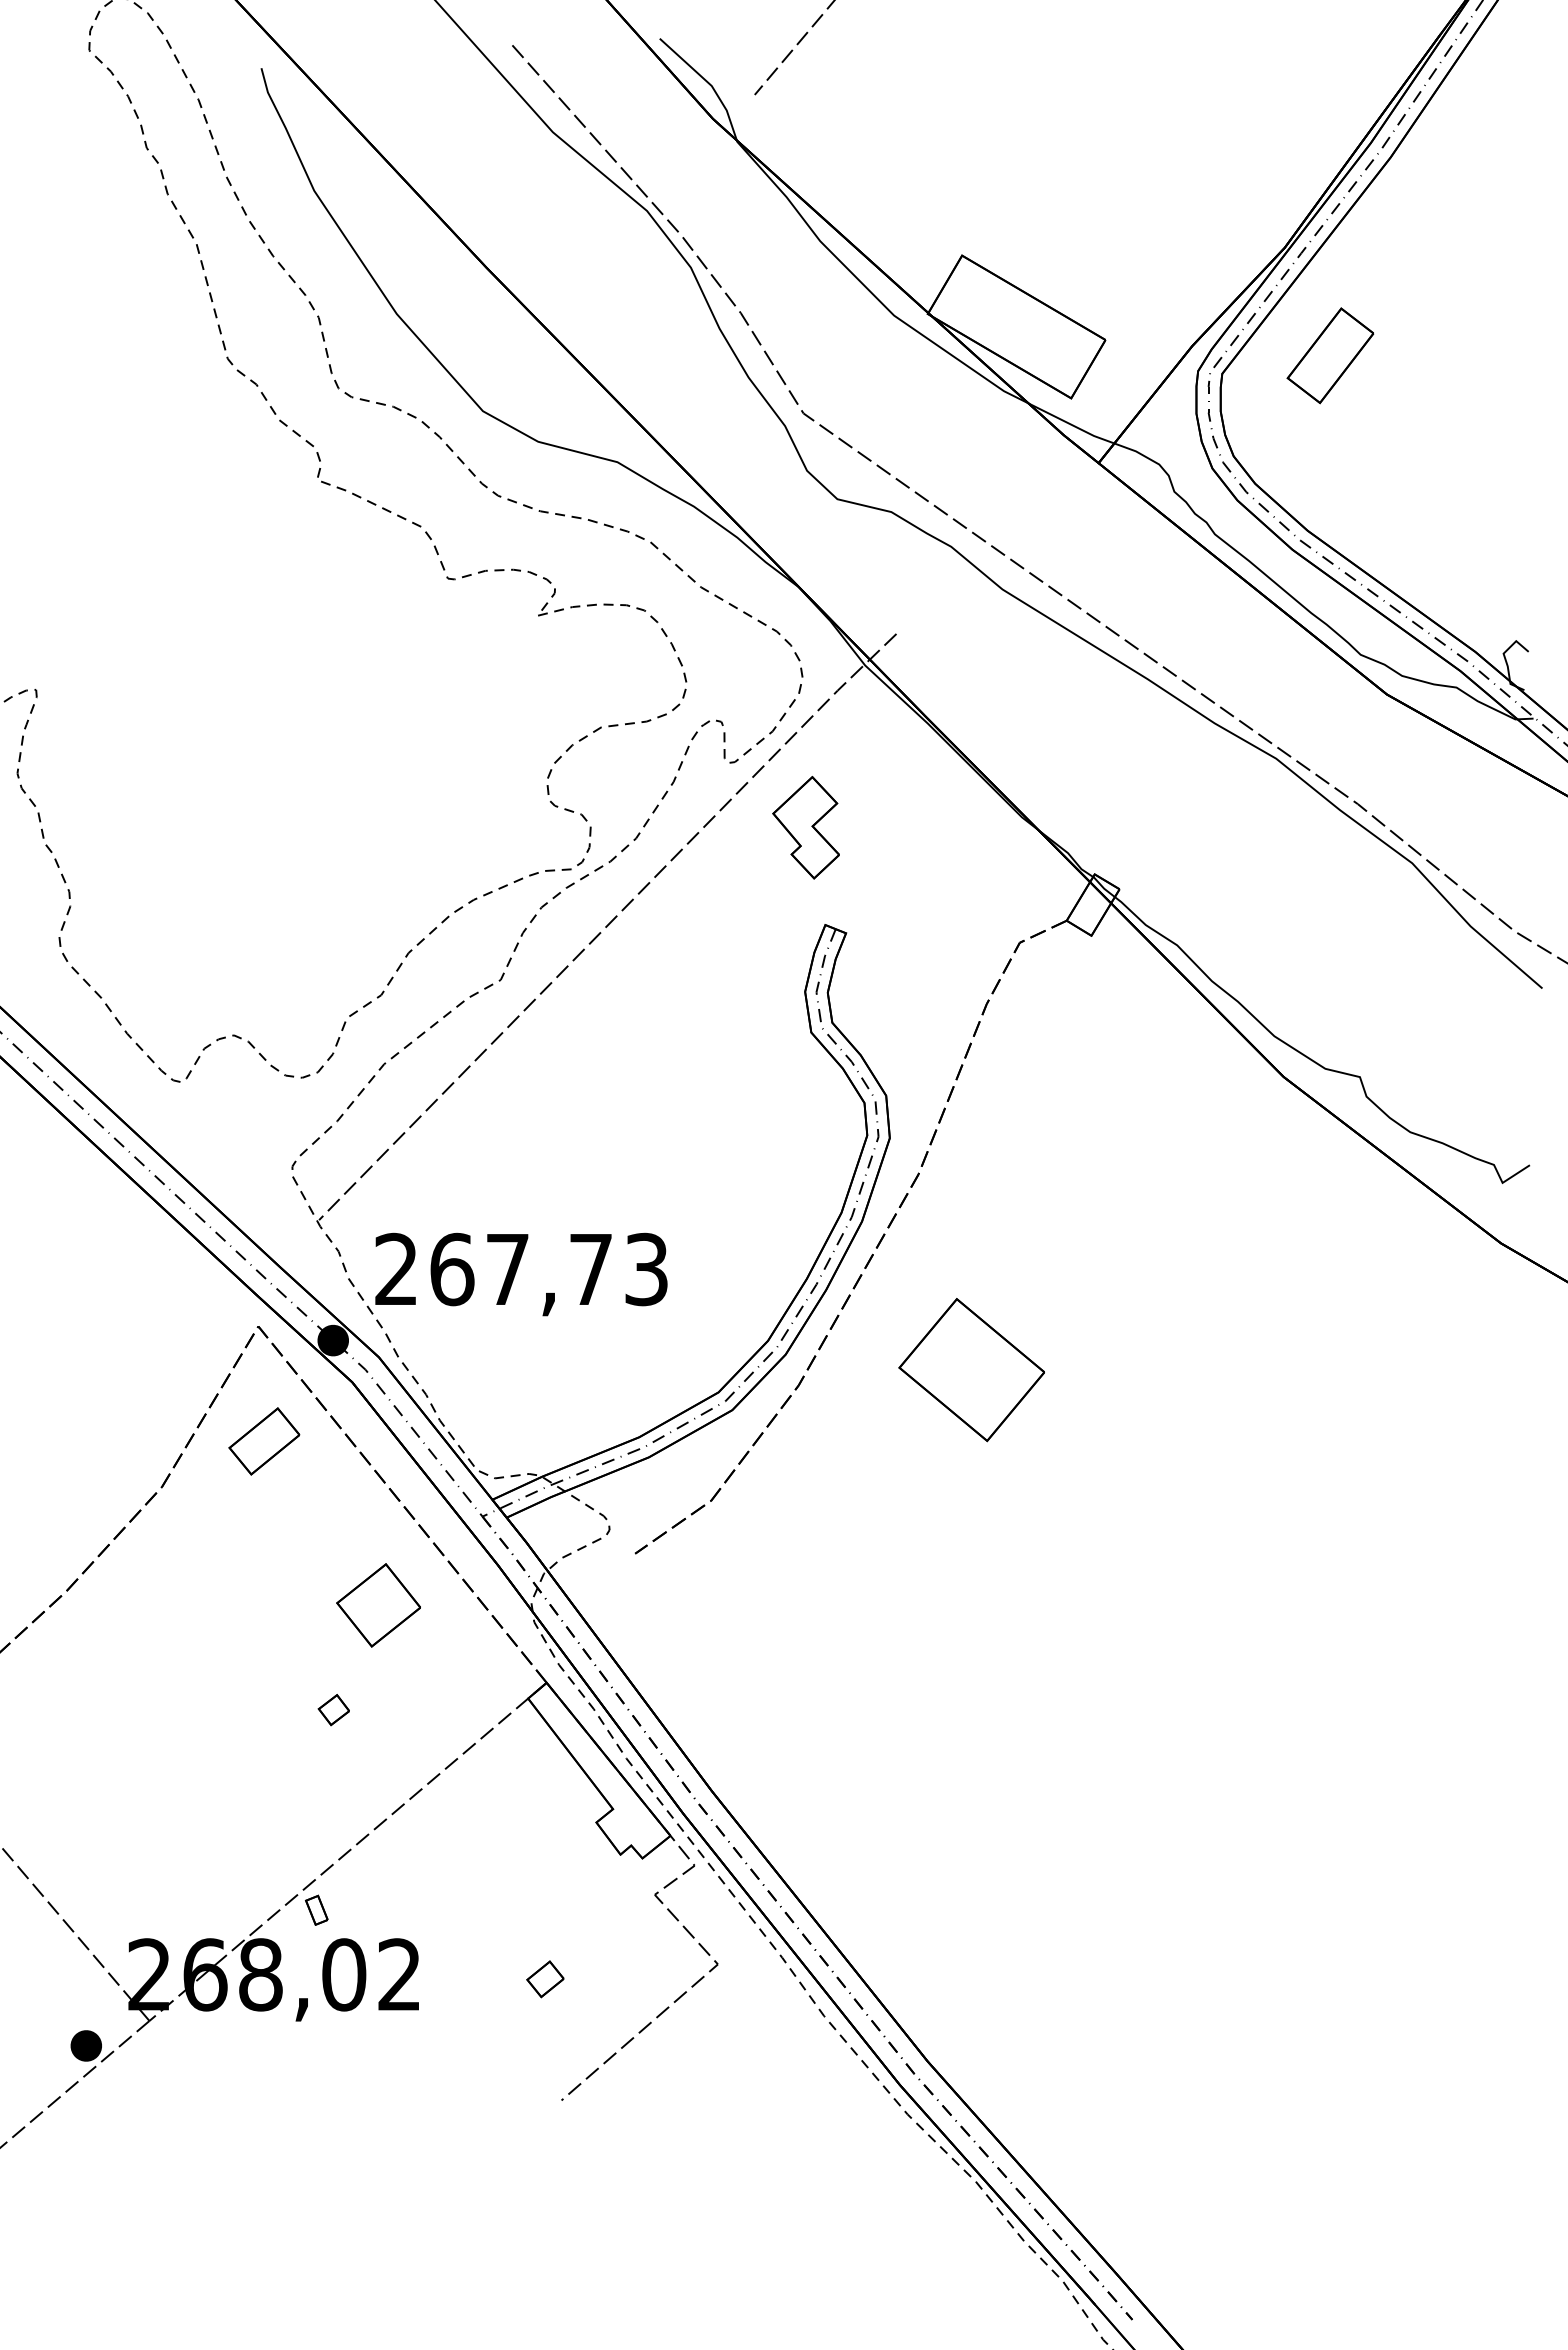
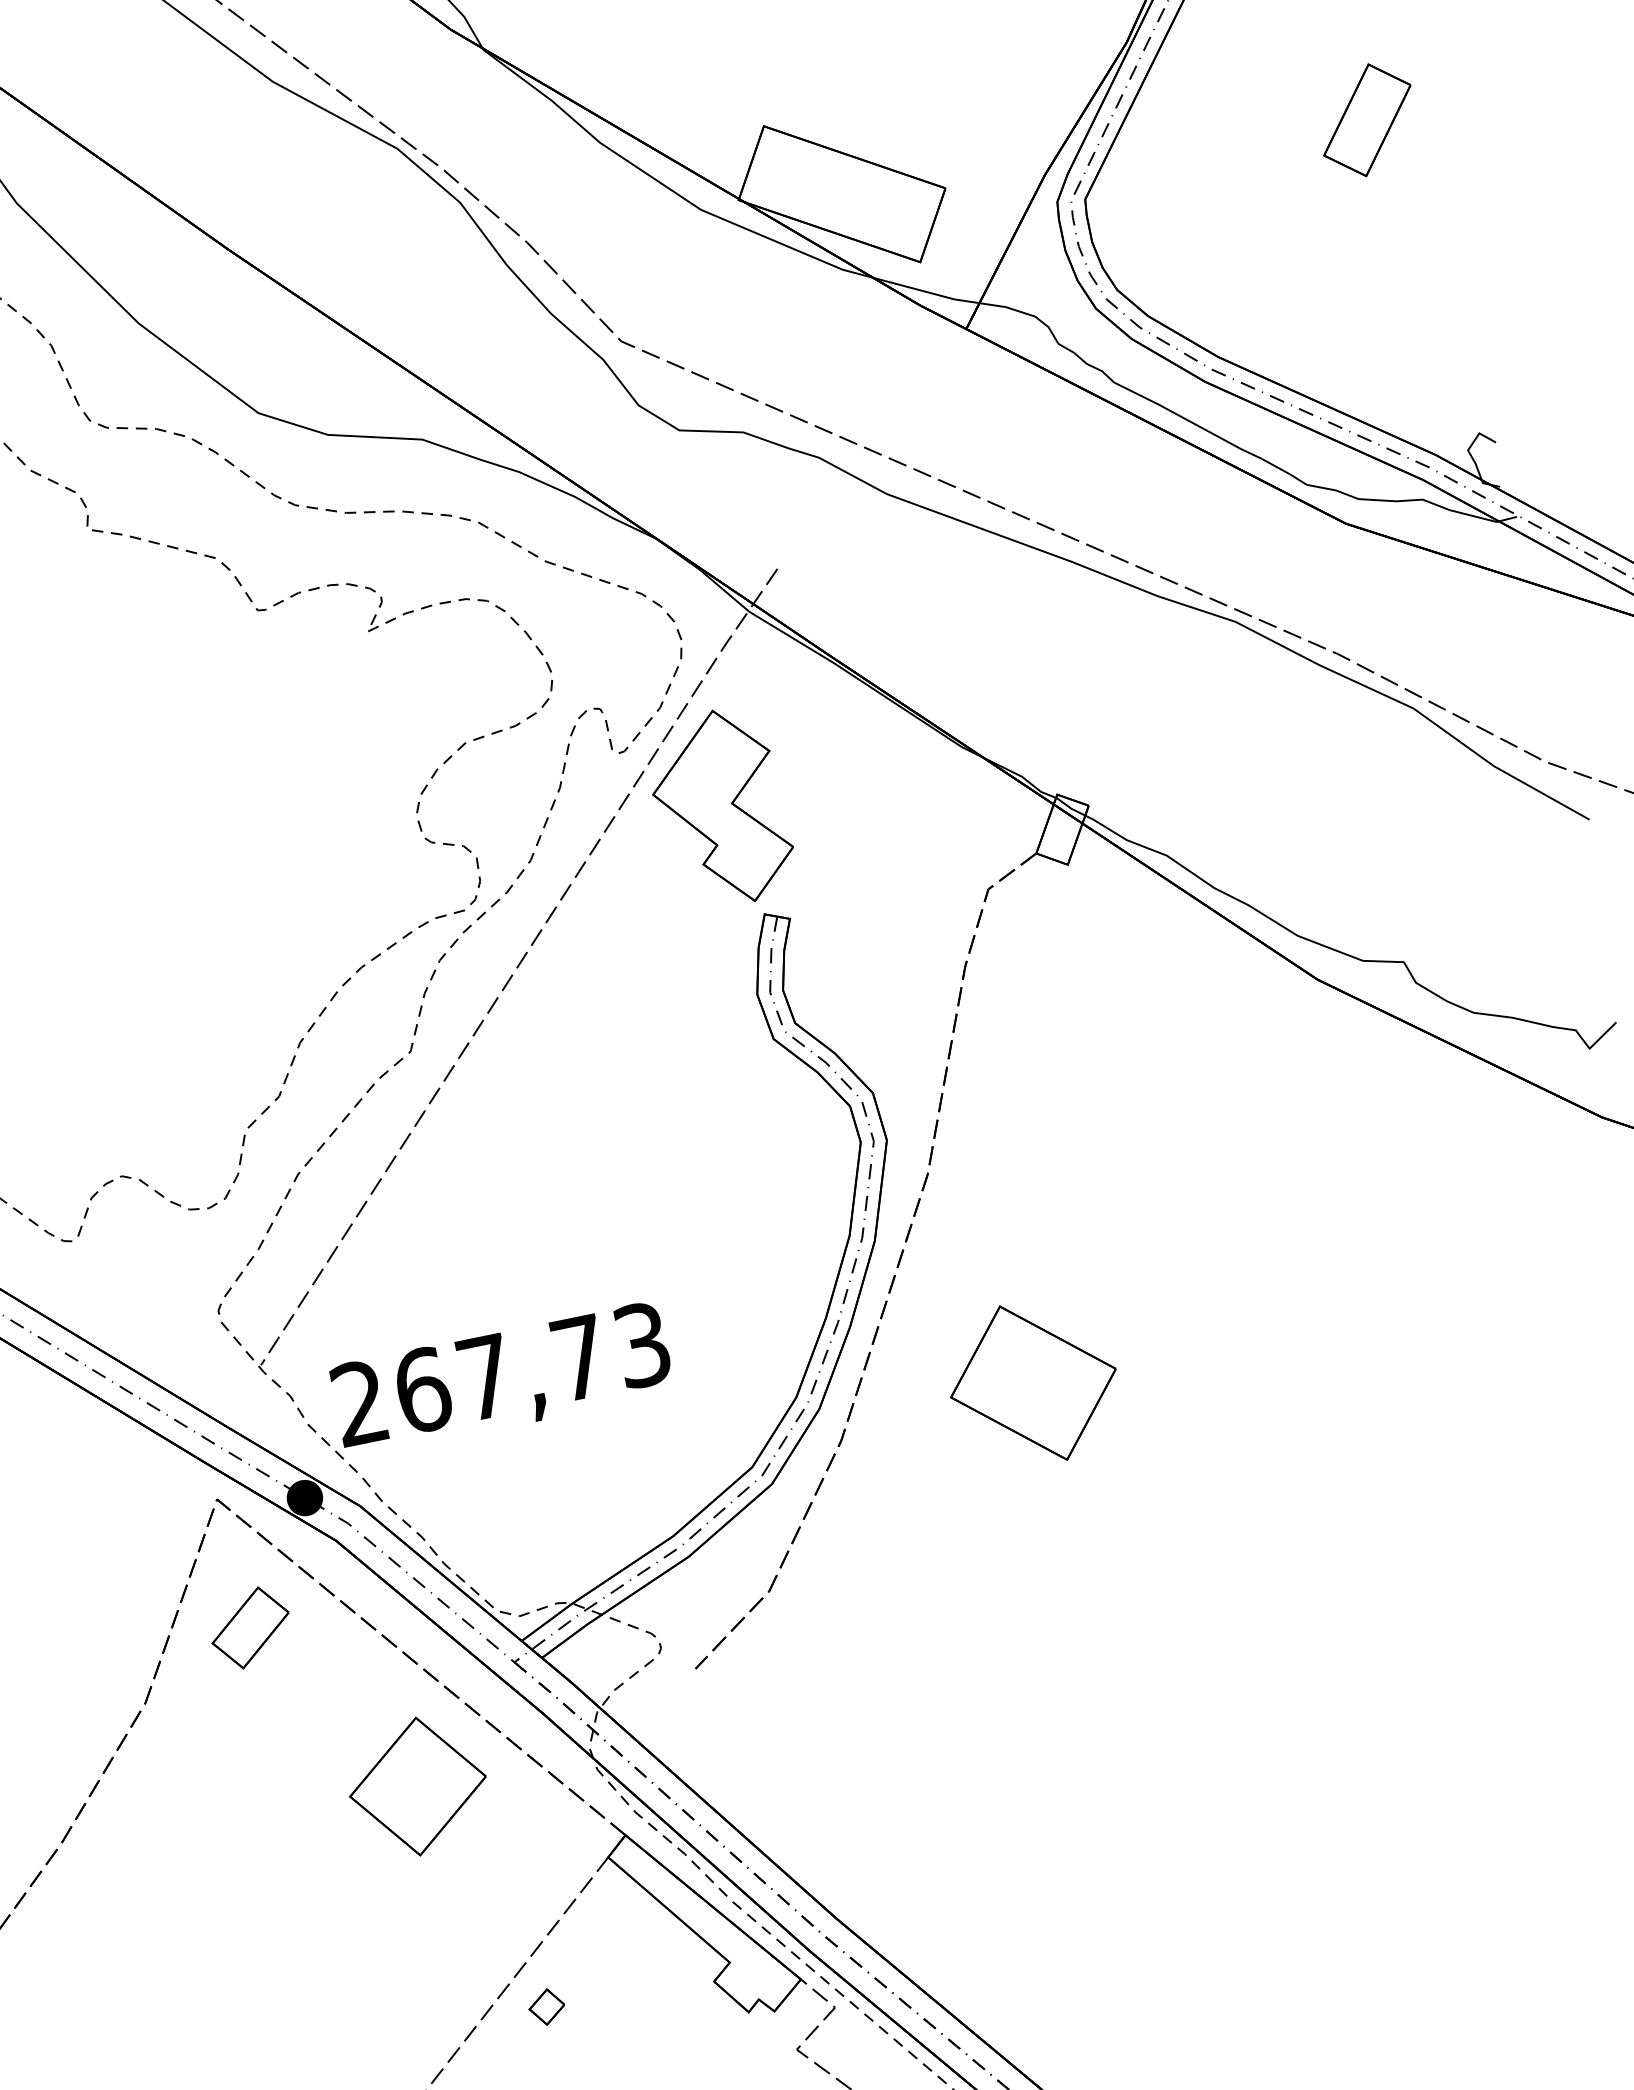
part: (1330, 355) -> (1367, 120), moved
part: (805, 827) -> (719, 808), size x1.67
part: (378, 1605) -> (417, 1786), size x1.43
part: (333, 1710) -> (546, 2007), moved

